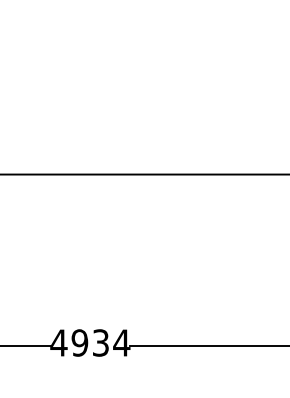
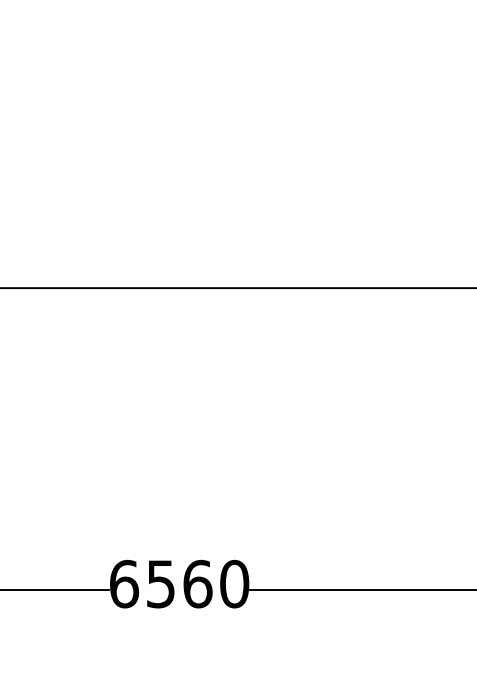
text: (90, 342) -> (179, 583), 4934 -> 6560

